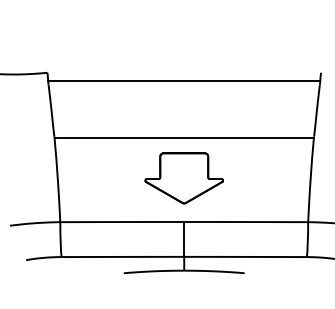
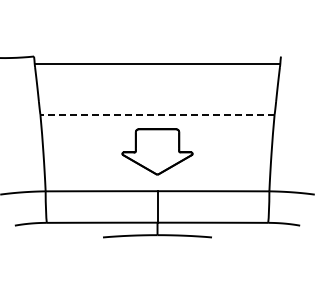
line: (184, 138) -> (157, 115), solid -> dashed

